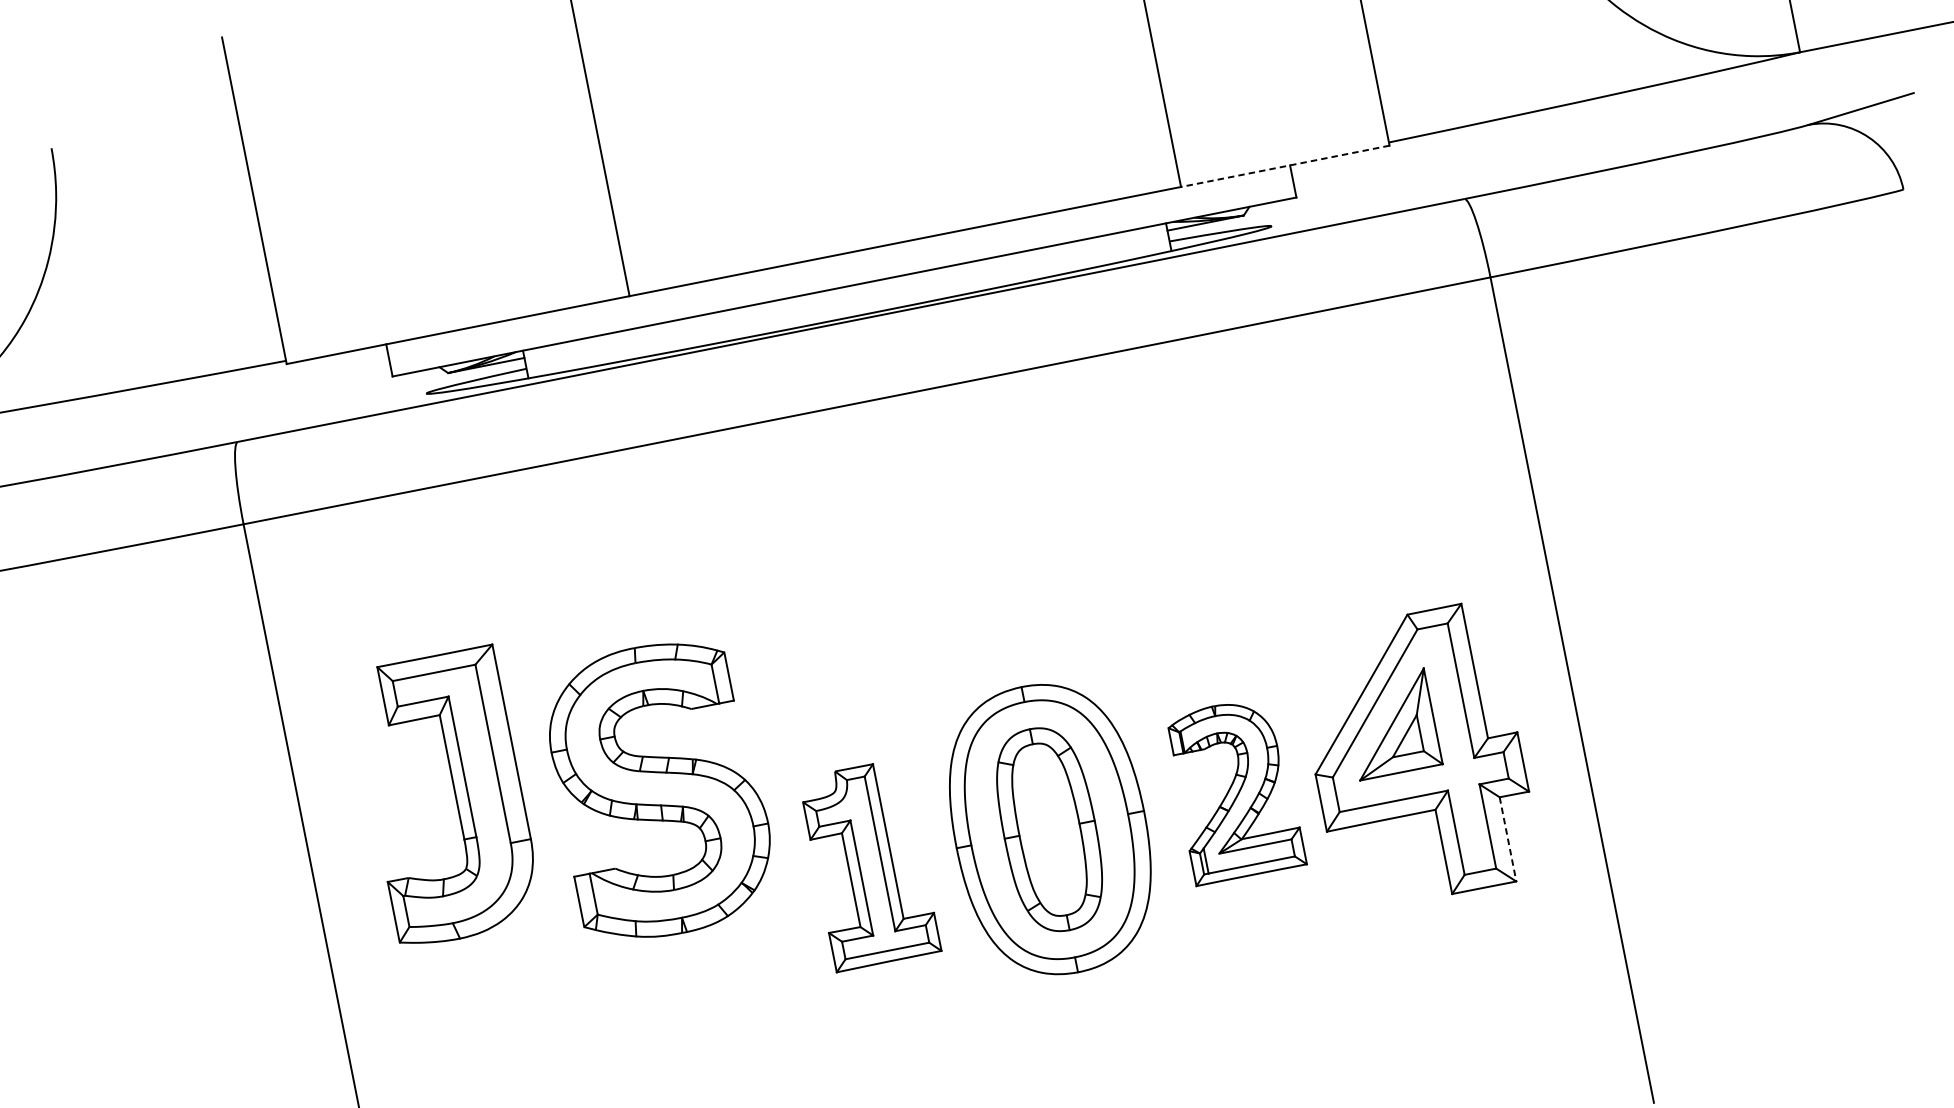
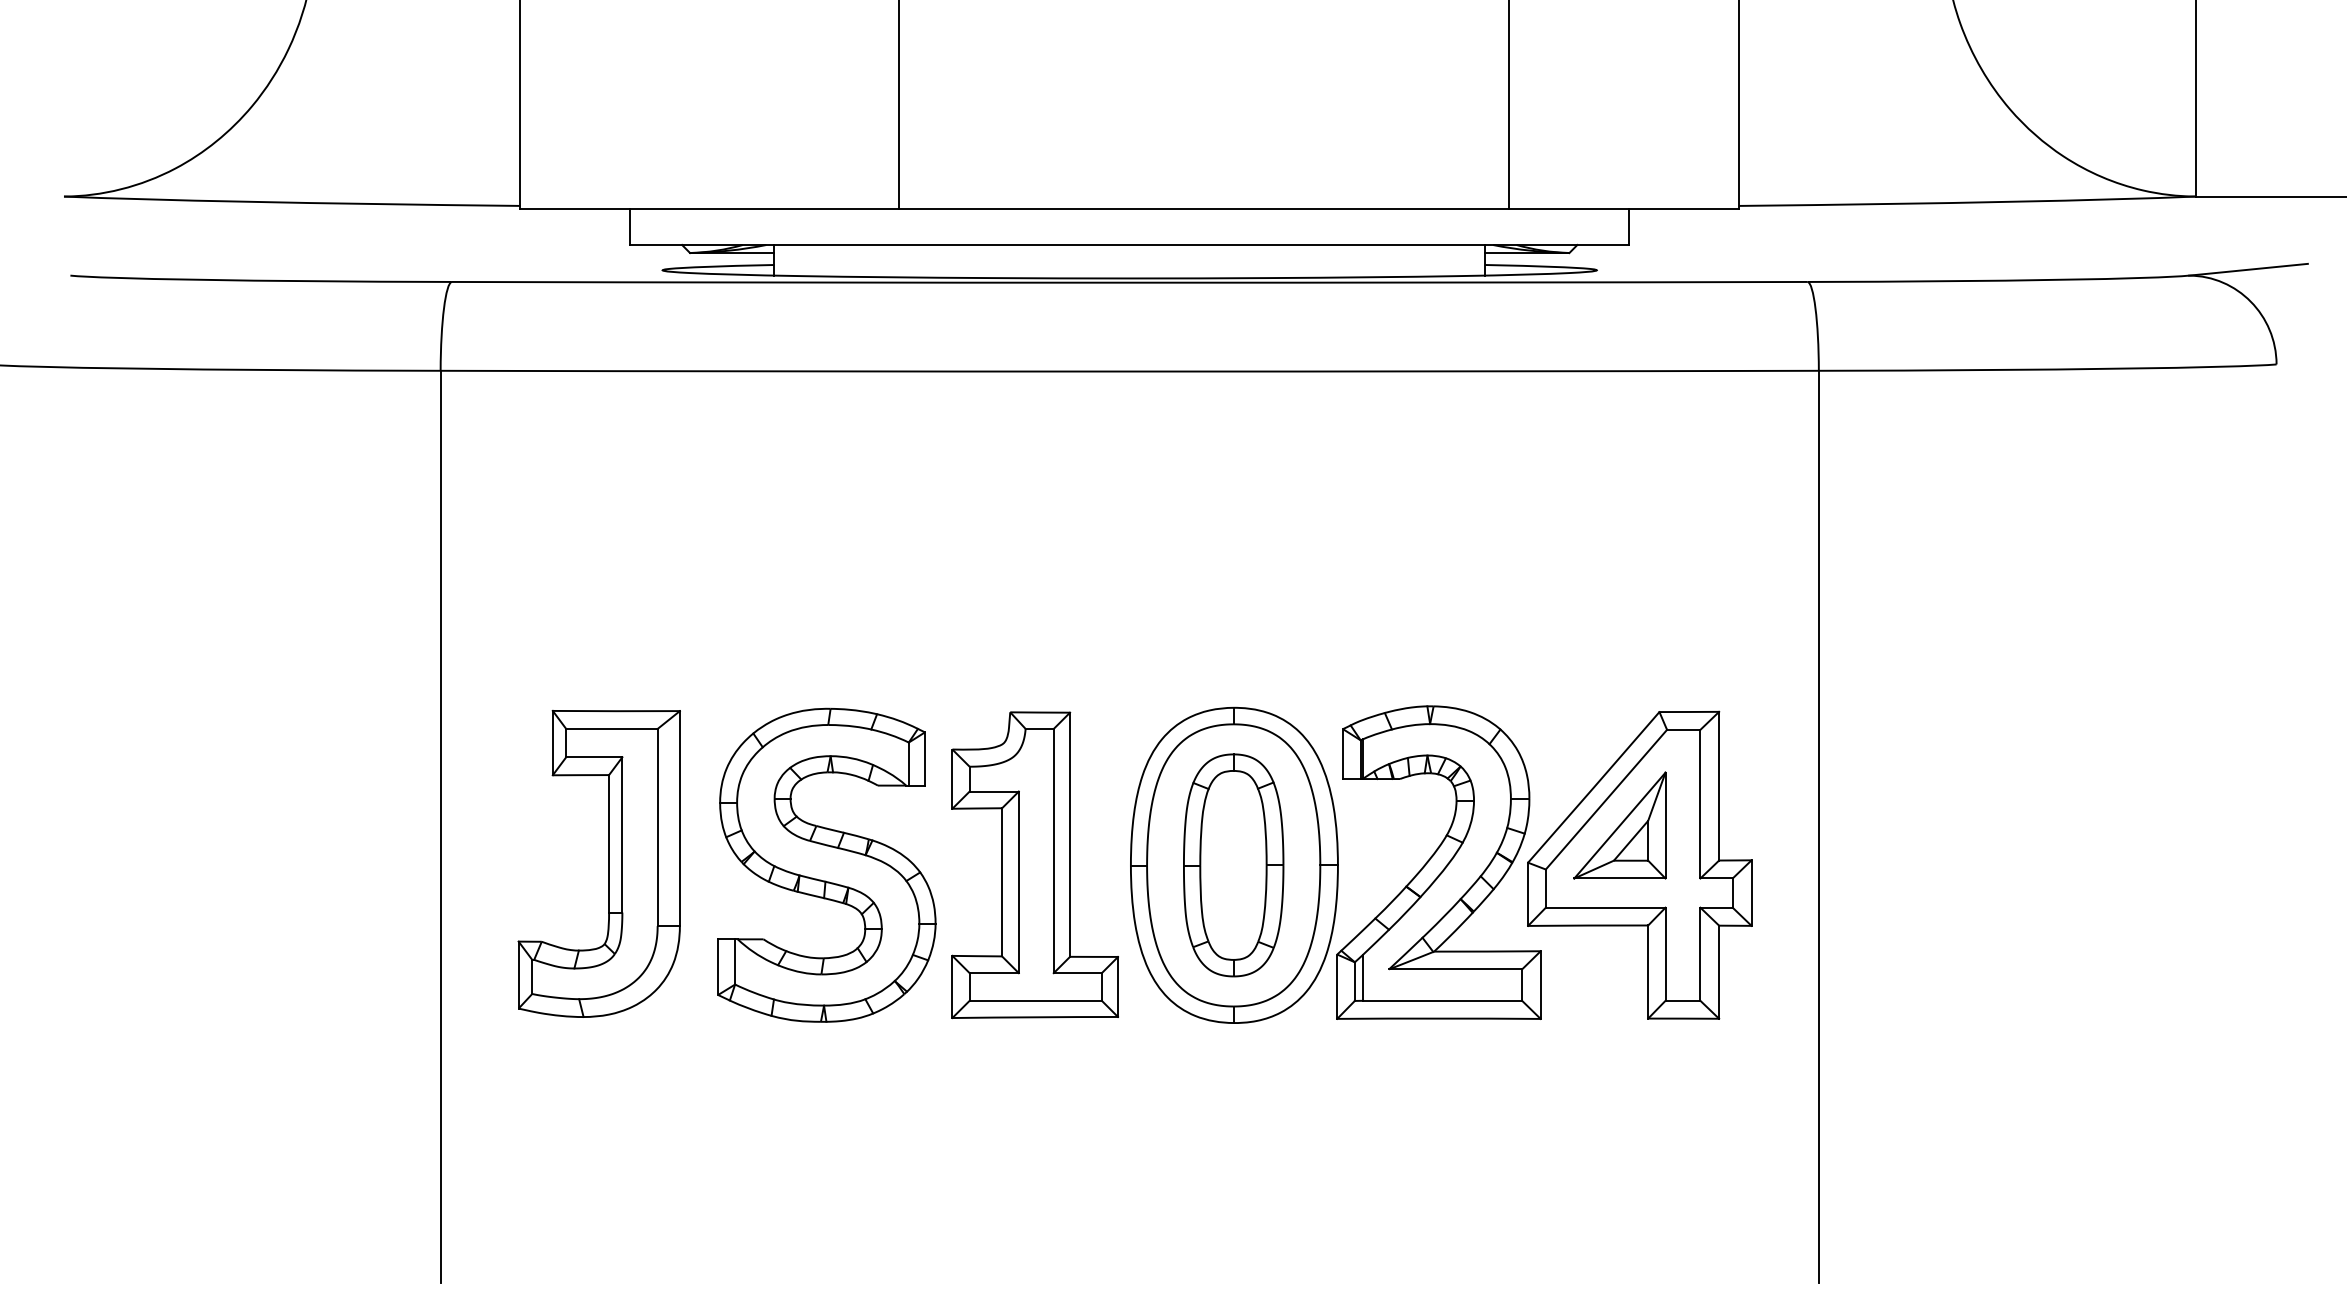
line: (1284, 166) -> (1623, 209), dashed -> solid
part: (658, 789) -> (826, 864), moved
part: (1234, 790) -> (1438, 862), size x1.67
part: (455, 795) -> (608, 863), moved
line: (1508, 839) -> (1719, 972), dashed -> solid
part: (869, 865) -> (1034, 865), size x1.43

